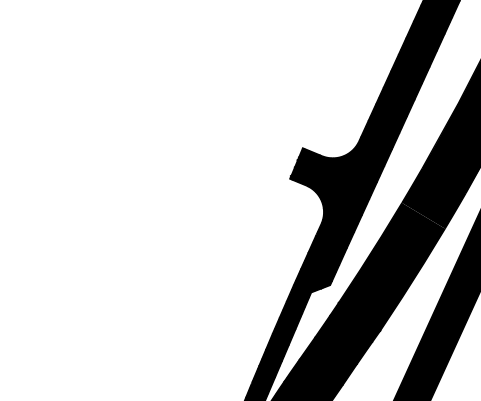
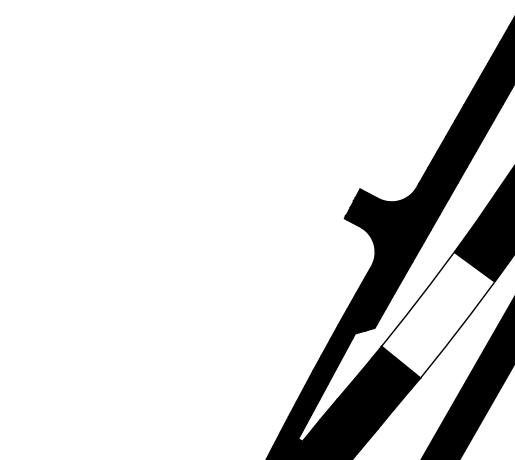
fill: (391, 266) -> (437, 315), removed

